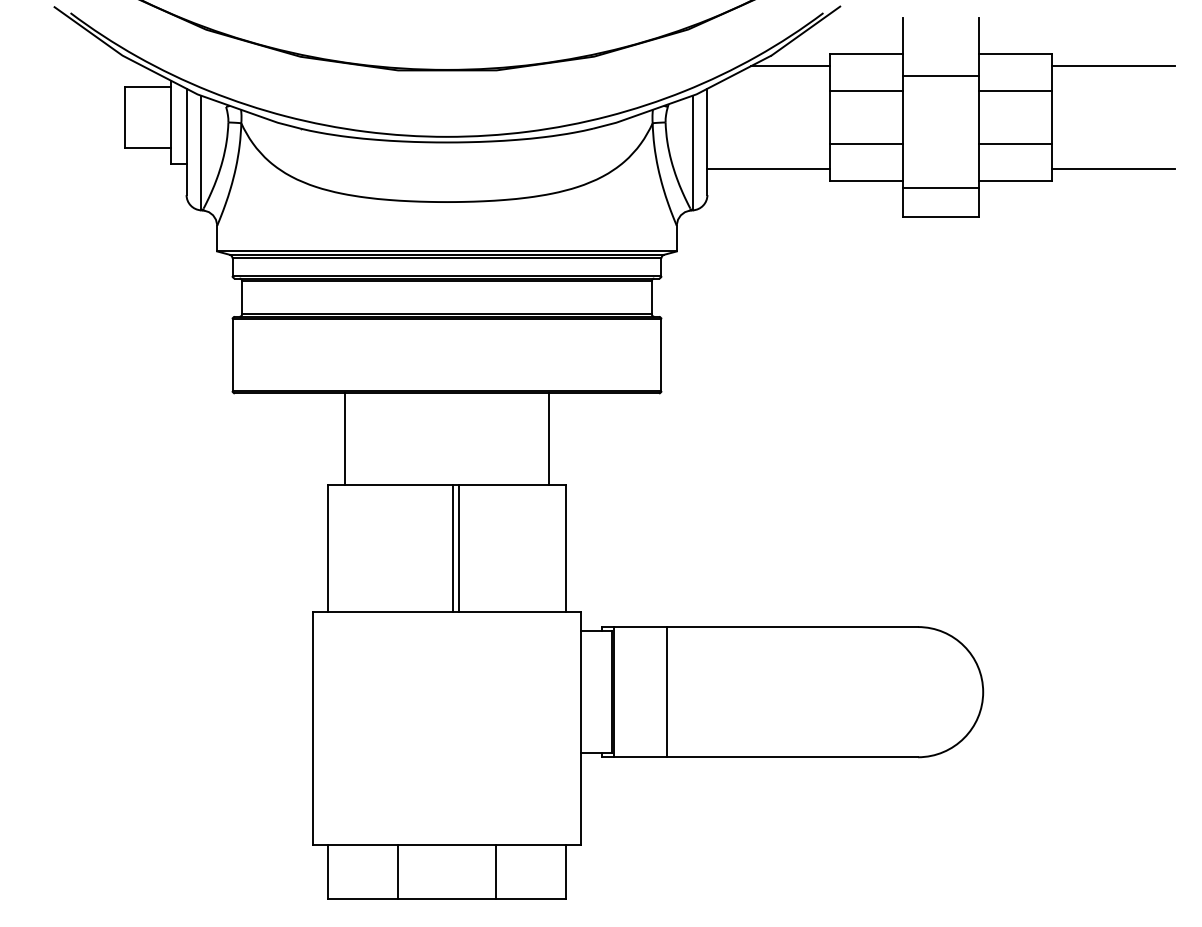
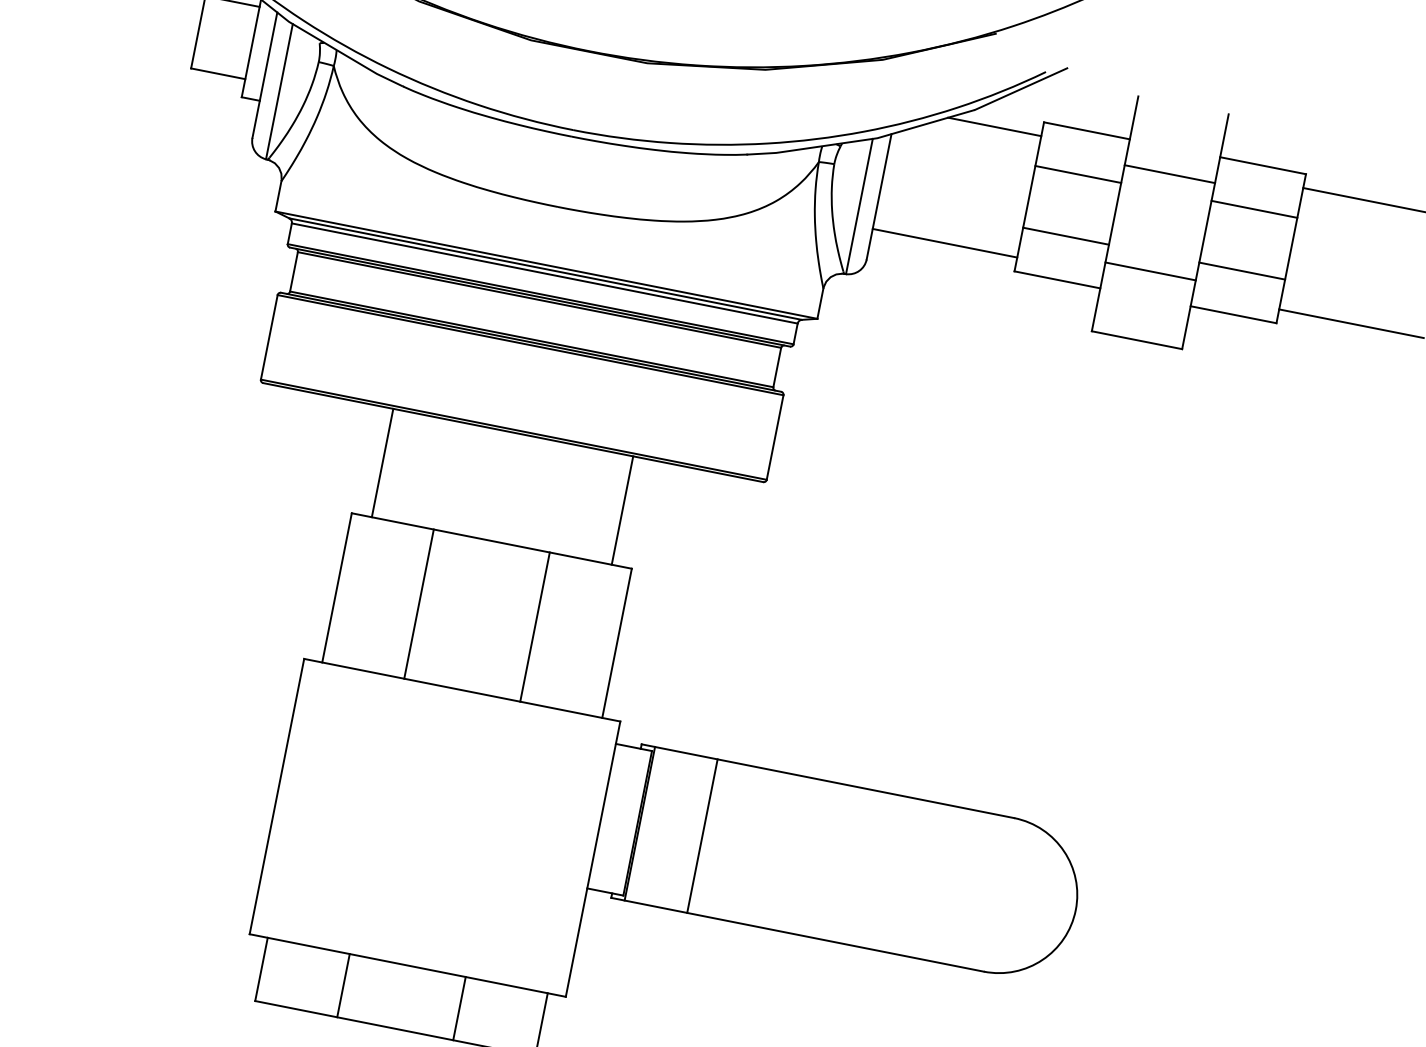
line: (940, 187) -> (1150, 270), moved
line: (452, 548) -> (418, 603), moved
line: (459, 548) -> (535, 627), moved

